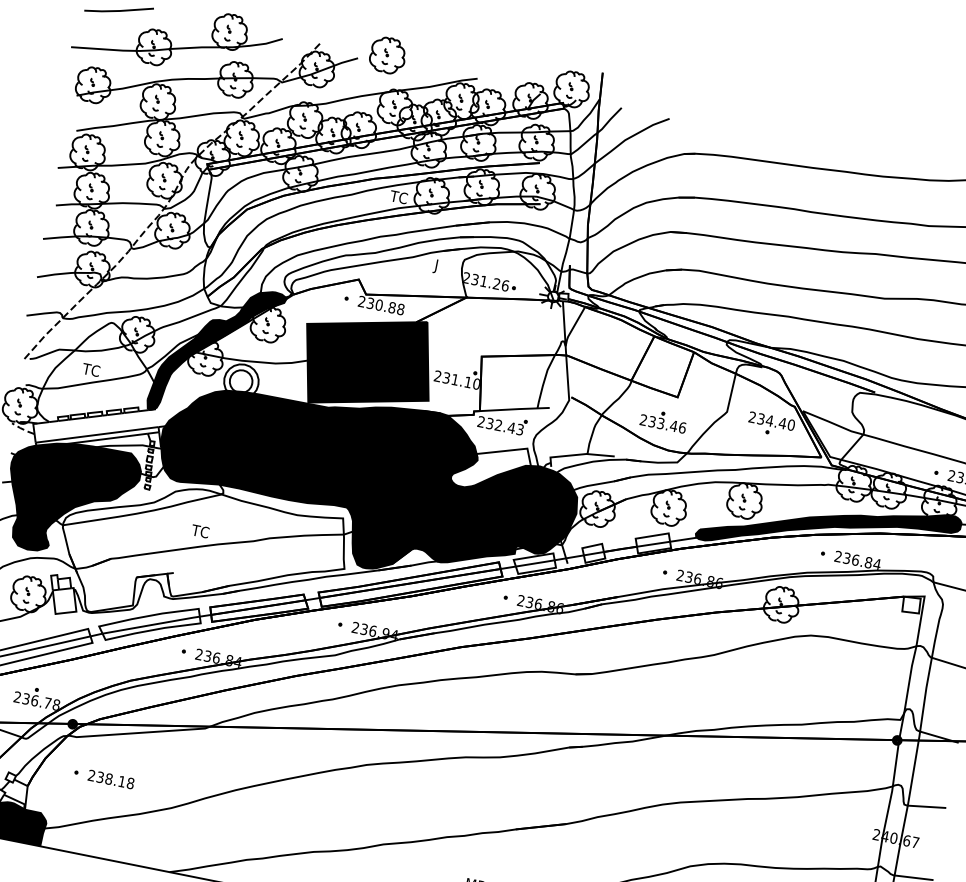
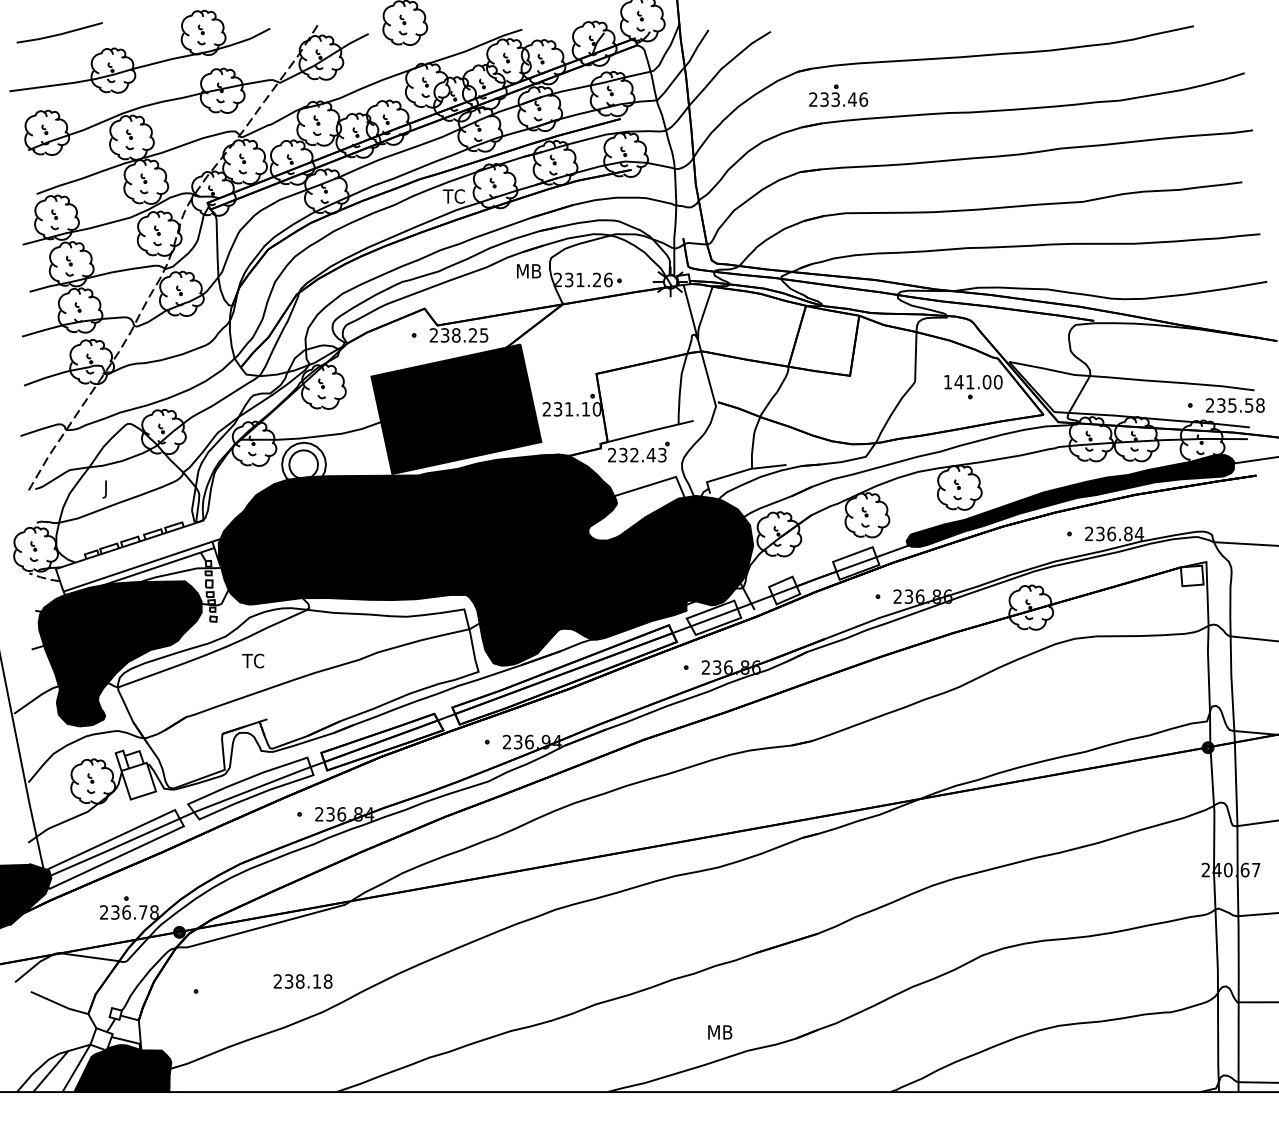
text: (443, 268) -> (527, 273), J -> MB
text: (390, 307) -> (470, 335), 230.88 -> 238.25
fill: (216, 351) -> (265, 433), removed
text: (90, 371) -> (113, 489), TC -> J
text: (767, 419) -> (967, 381), 234.40 -> 141.00
part: (663, 420) -> (838, 95), moved
text: (200, 531) -> (253, 660), moved
text: (110, 779) -> (302, 981), moved

